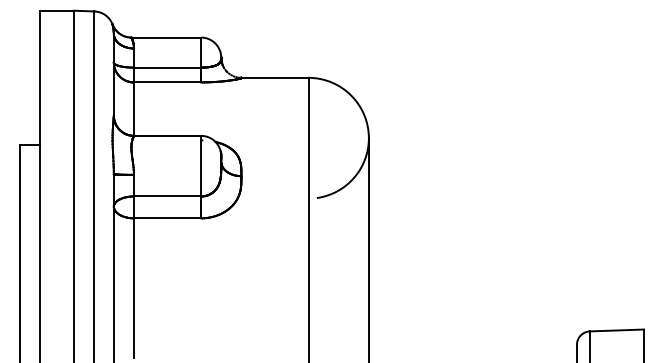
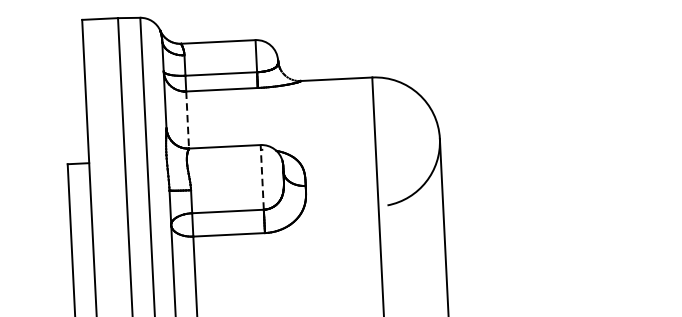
line: (134, 109) -> (188, 120), solid -> dashed
line: (201, 165) -> (262, 176), solid -> dashed

